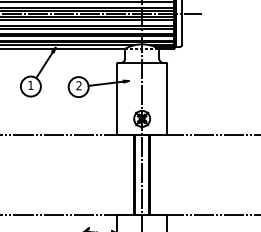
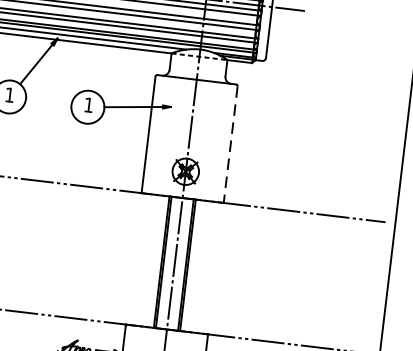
text: (78, 85) -> (87, 104), 2 -> 1
line: (167, 99) -> (231, 144), solid -> dashed

